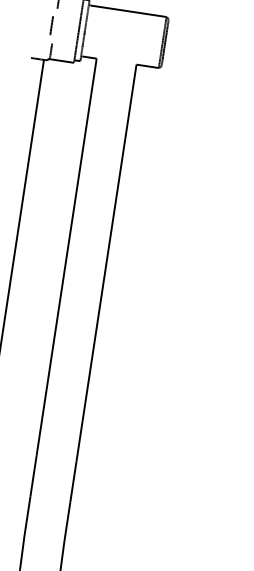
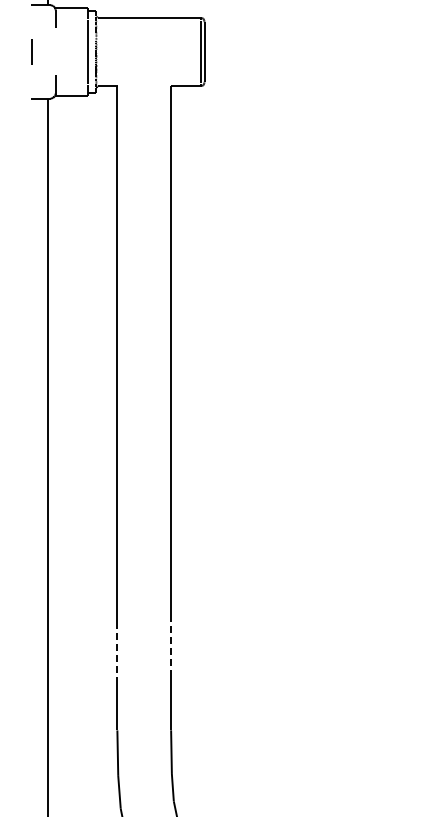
line: (51, 25) -> (31, 51), moved
line: (33, 476) -> (117, 649), solid -> dashed
line: (73, 482) -> (171, 649), solid -> dashed

